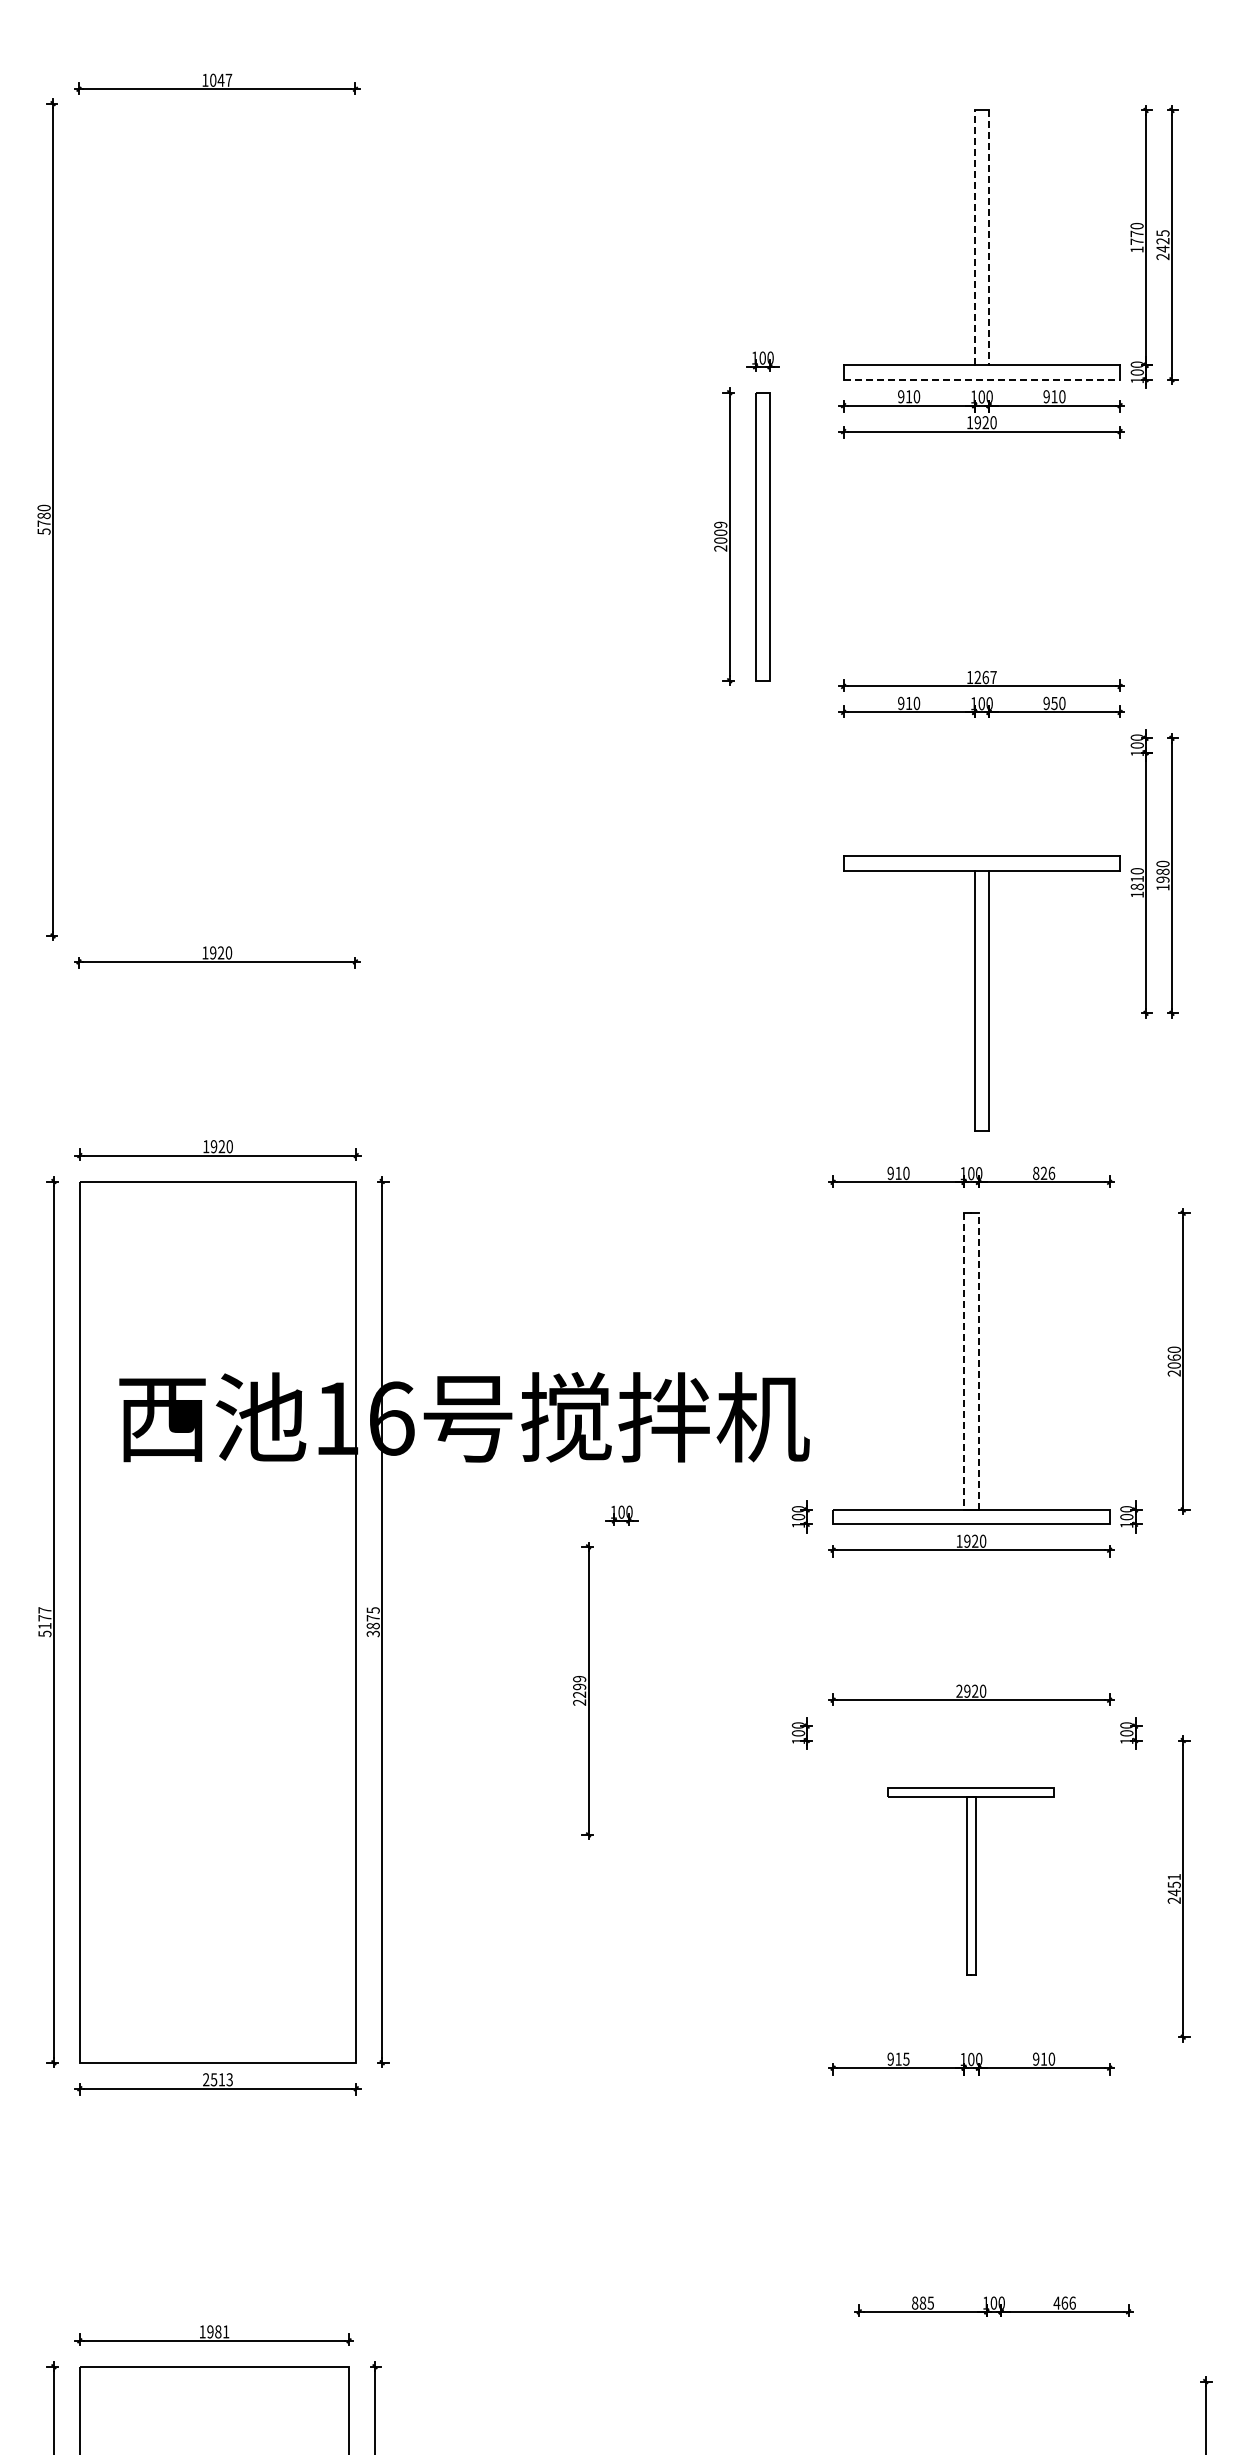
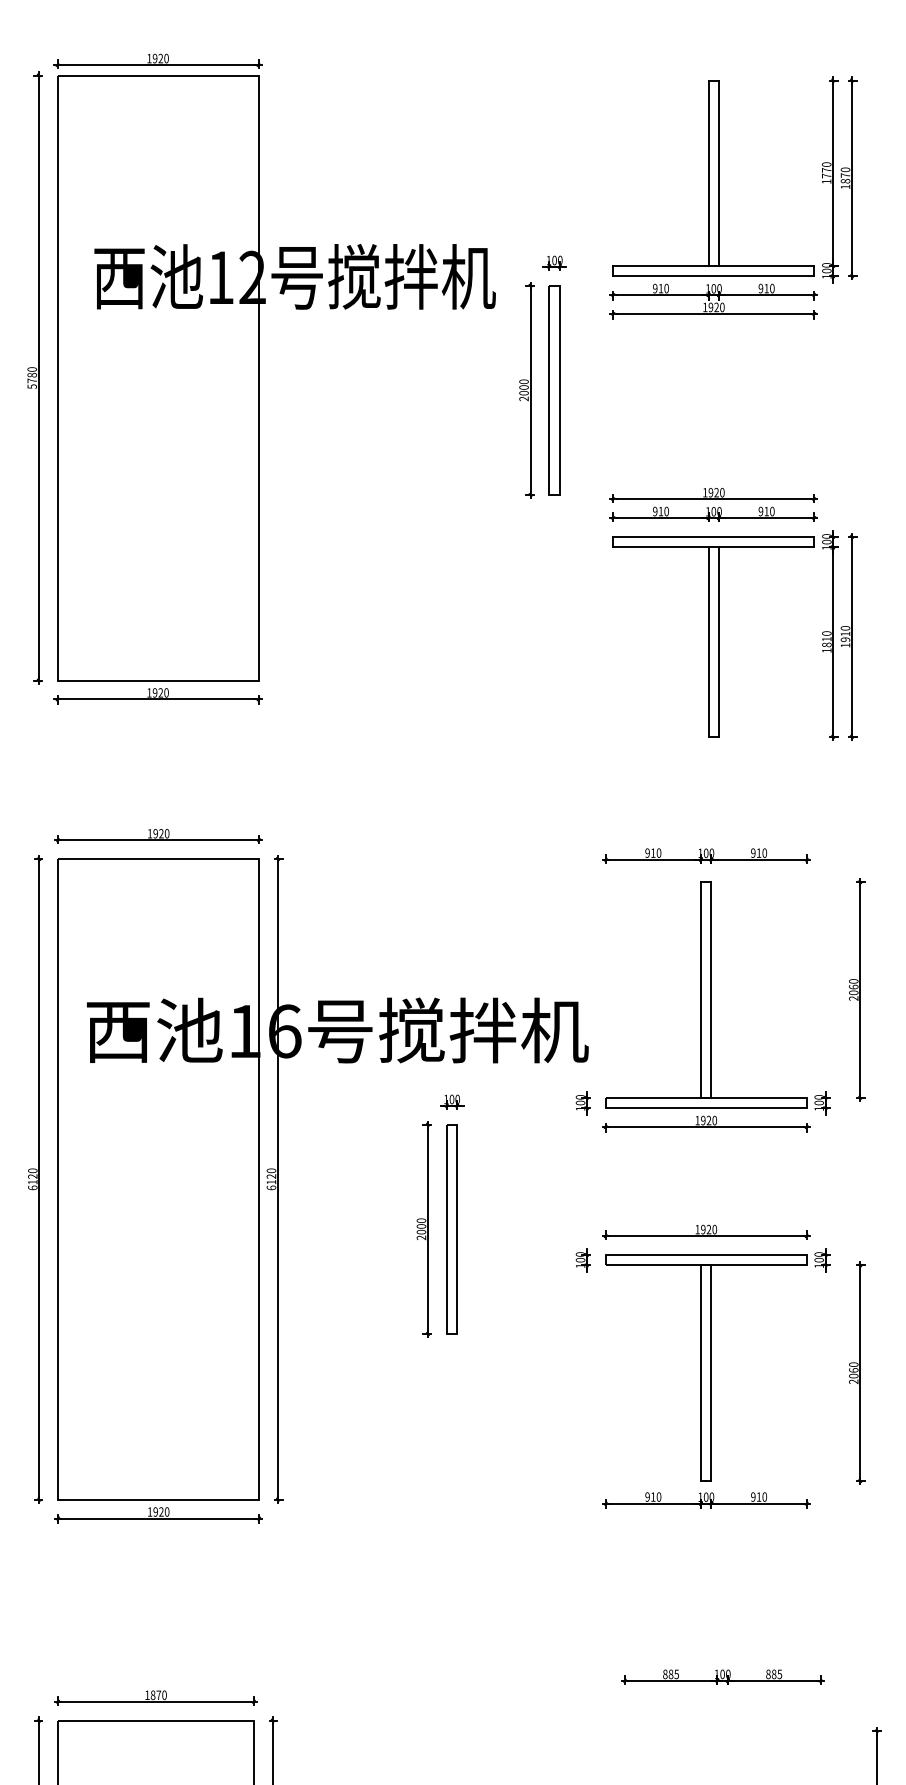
text: (221, 79) -> (161, 58), 1047 -> 1920
line: (974, 237) -> (708, 172), dashed -> solid
line: (989, 238) -> (719, 173), dashed -> solid
text: (1162, 245) -> (845, 178), 2425 -> 1870
line: (982, 379) -> (714, 276), dashed -> solid
part: (355, 519) -> (258, 377), added
text: (720, 524) -> (523, 381), 2009 -> 2000
text: (985, 677) -> (716, 492), 1267 -> 1920
text: (1054, 703) -> (766, 511), 950 -> 910
text: (1162, 871) -> (845, 633), 1980 -> 1910
part: (981, 993) -> (713, 636), moved
text: (1044, 1172) -> (759, 852), 826 -> 910
line: (978, 1361) -> (711, 989), dashed -> solid
line: (964, 1362) -> (701, 990), dashed -> solid
text: (44, 1622) -> (32, 1179), 5177 -> 6120
text: (372, 1622) -> (270, 1179), 3875 -> 6120
text: (579, 1686) -> (421, 1226), 2299 -> 2000
part: (621, 1690) -> (451, 1229), added
text: (959, 1690) -> (697, 1229), 2920 -> 1920
part: (971, 1881) -> (706, 1367), size x1.67
text: (1173, 1884) -> (853, 1370), 2451 -> 2060
text: (906, 2058) -> (659, 1496), 915 -> 910
text: (217, 2079) -> (158, 1511), 2513 -> 1920
text: (1064, 2302) -> (773, 1673), 466 -> 885
text: (218, 2331) -> (158, 1694), 1981 -> 1870

